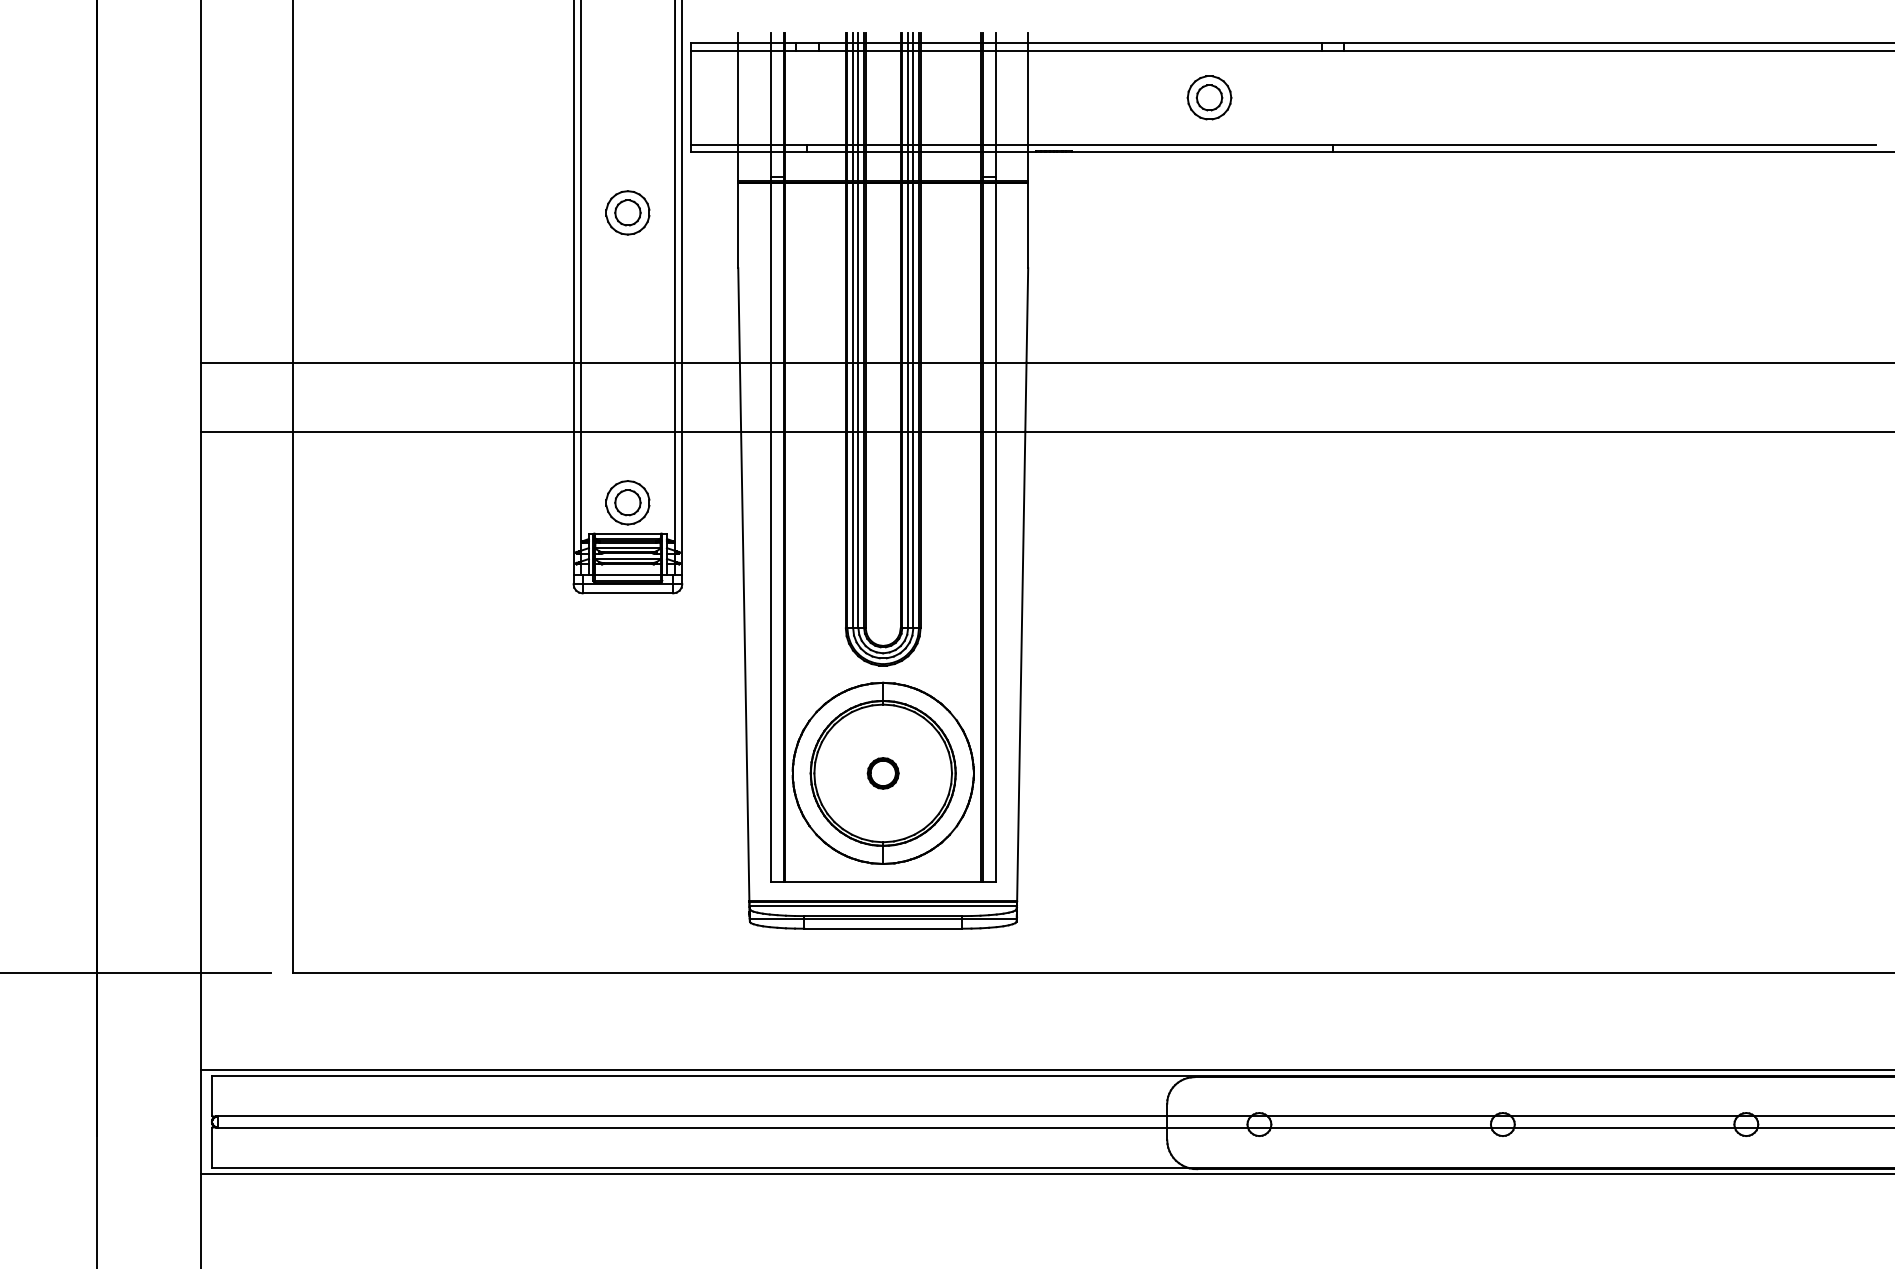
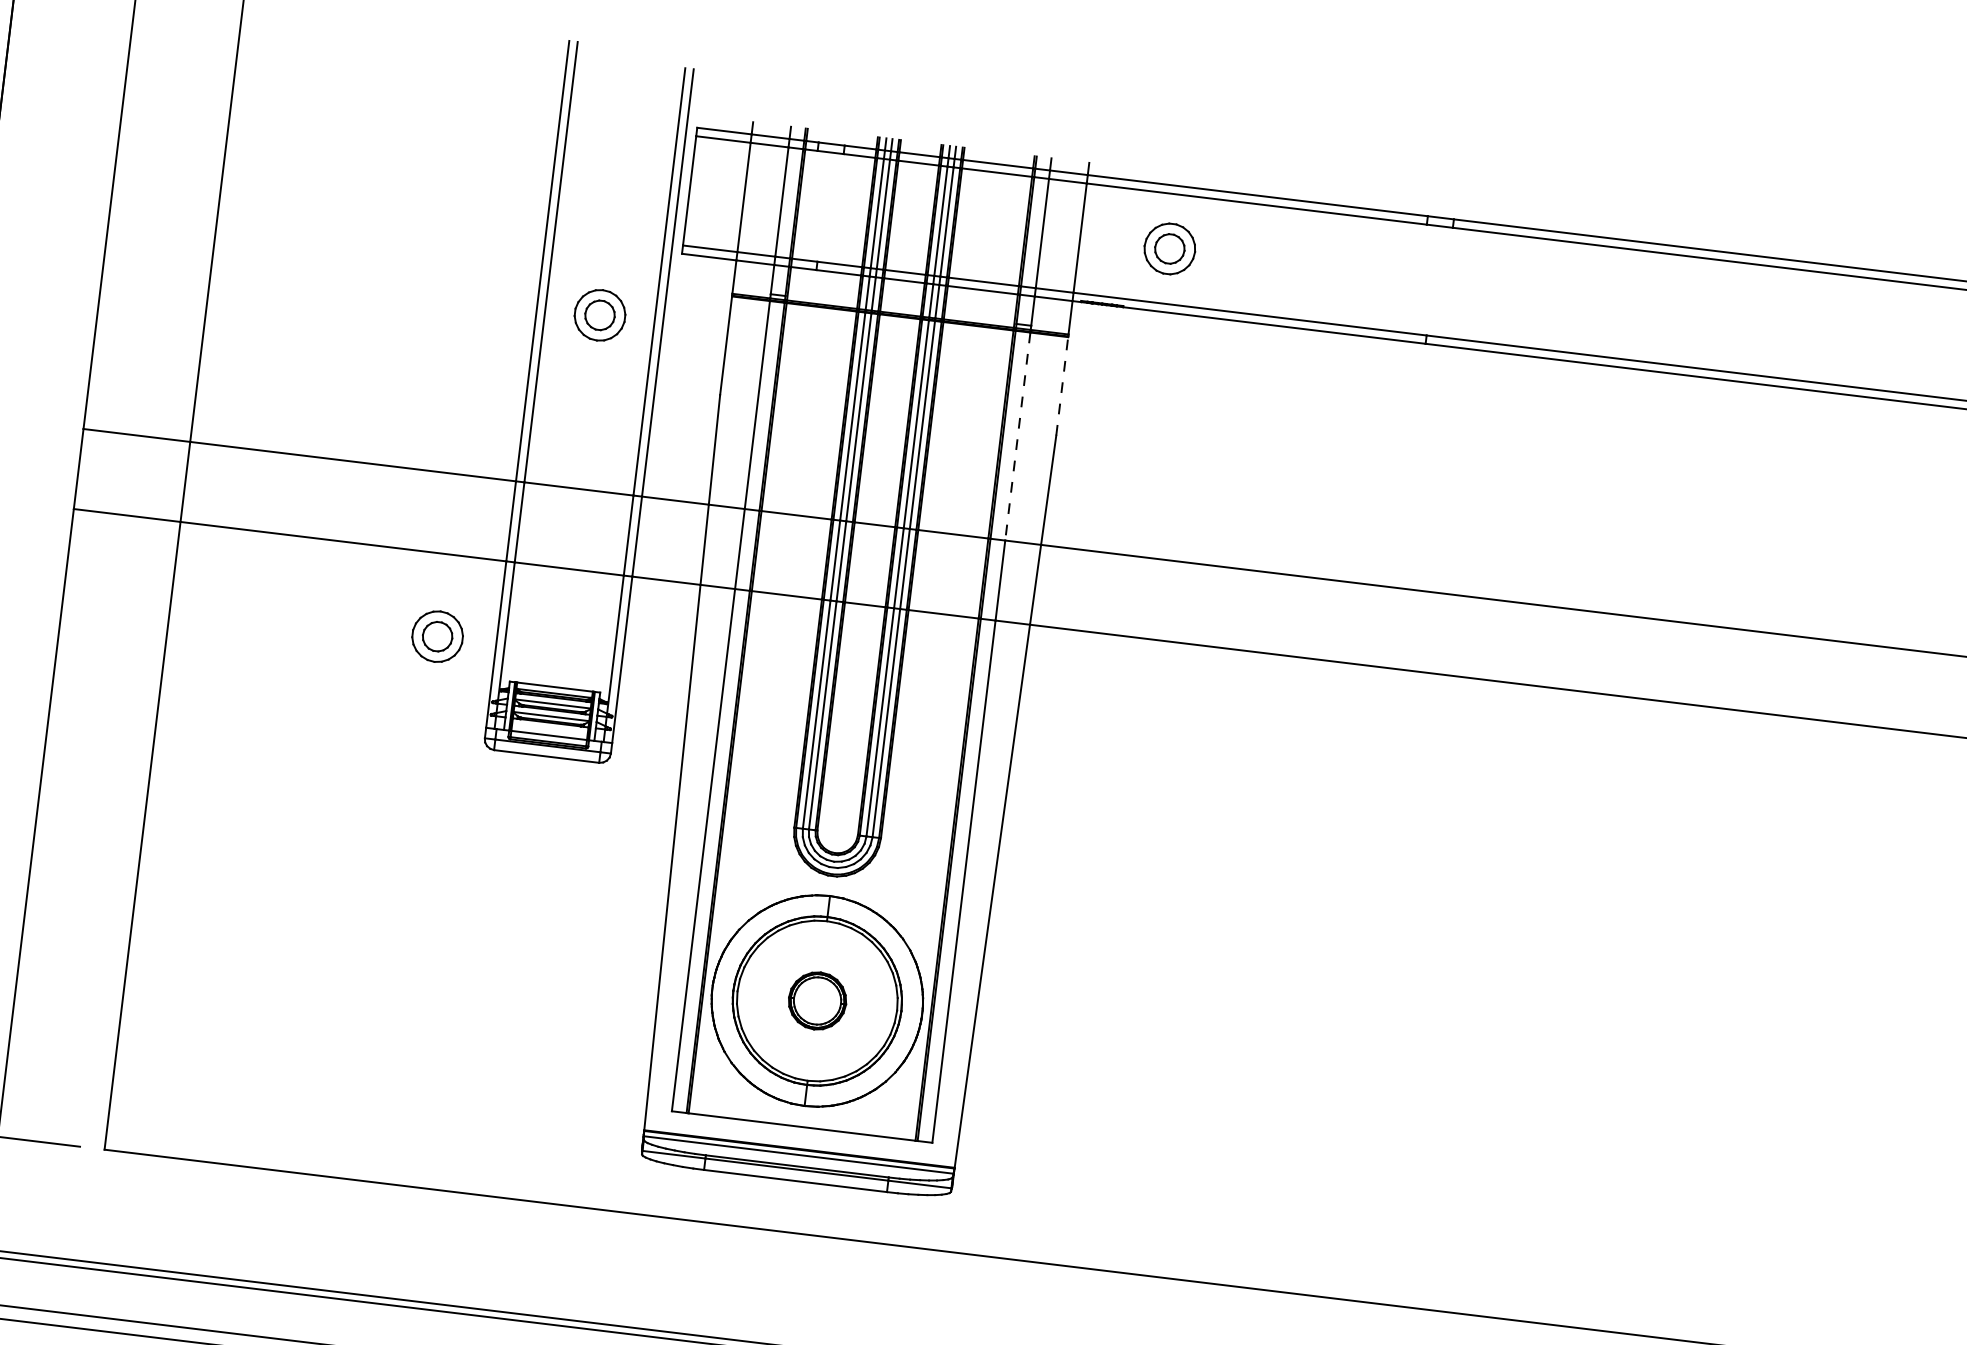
part: (1209, 97) -> (1169, 248), moved
line: (1028, 225) -> (1062, 386), solid -> dashed
line: (995, 272) -> (1017, 436), solid -> dashed
part: (627, 502) -> (437, 636), moved
part: (882, 773) -> (816, 1000), size x1.6

